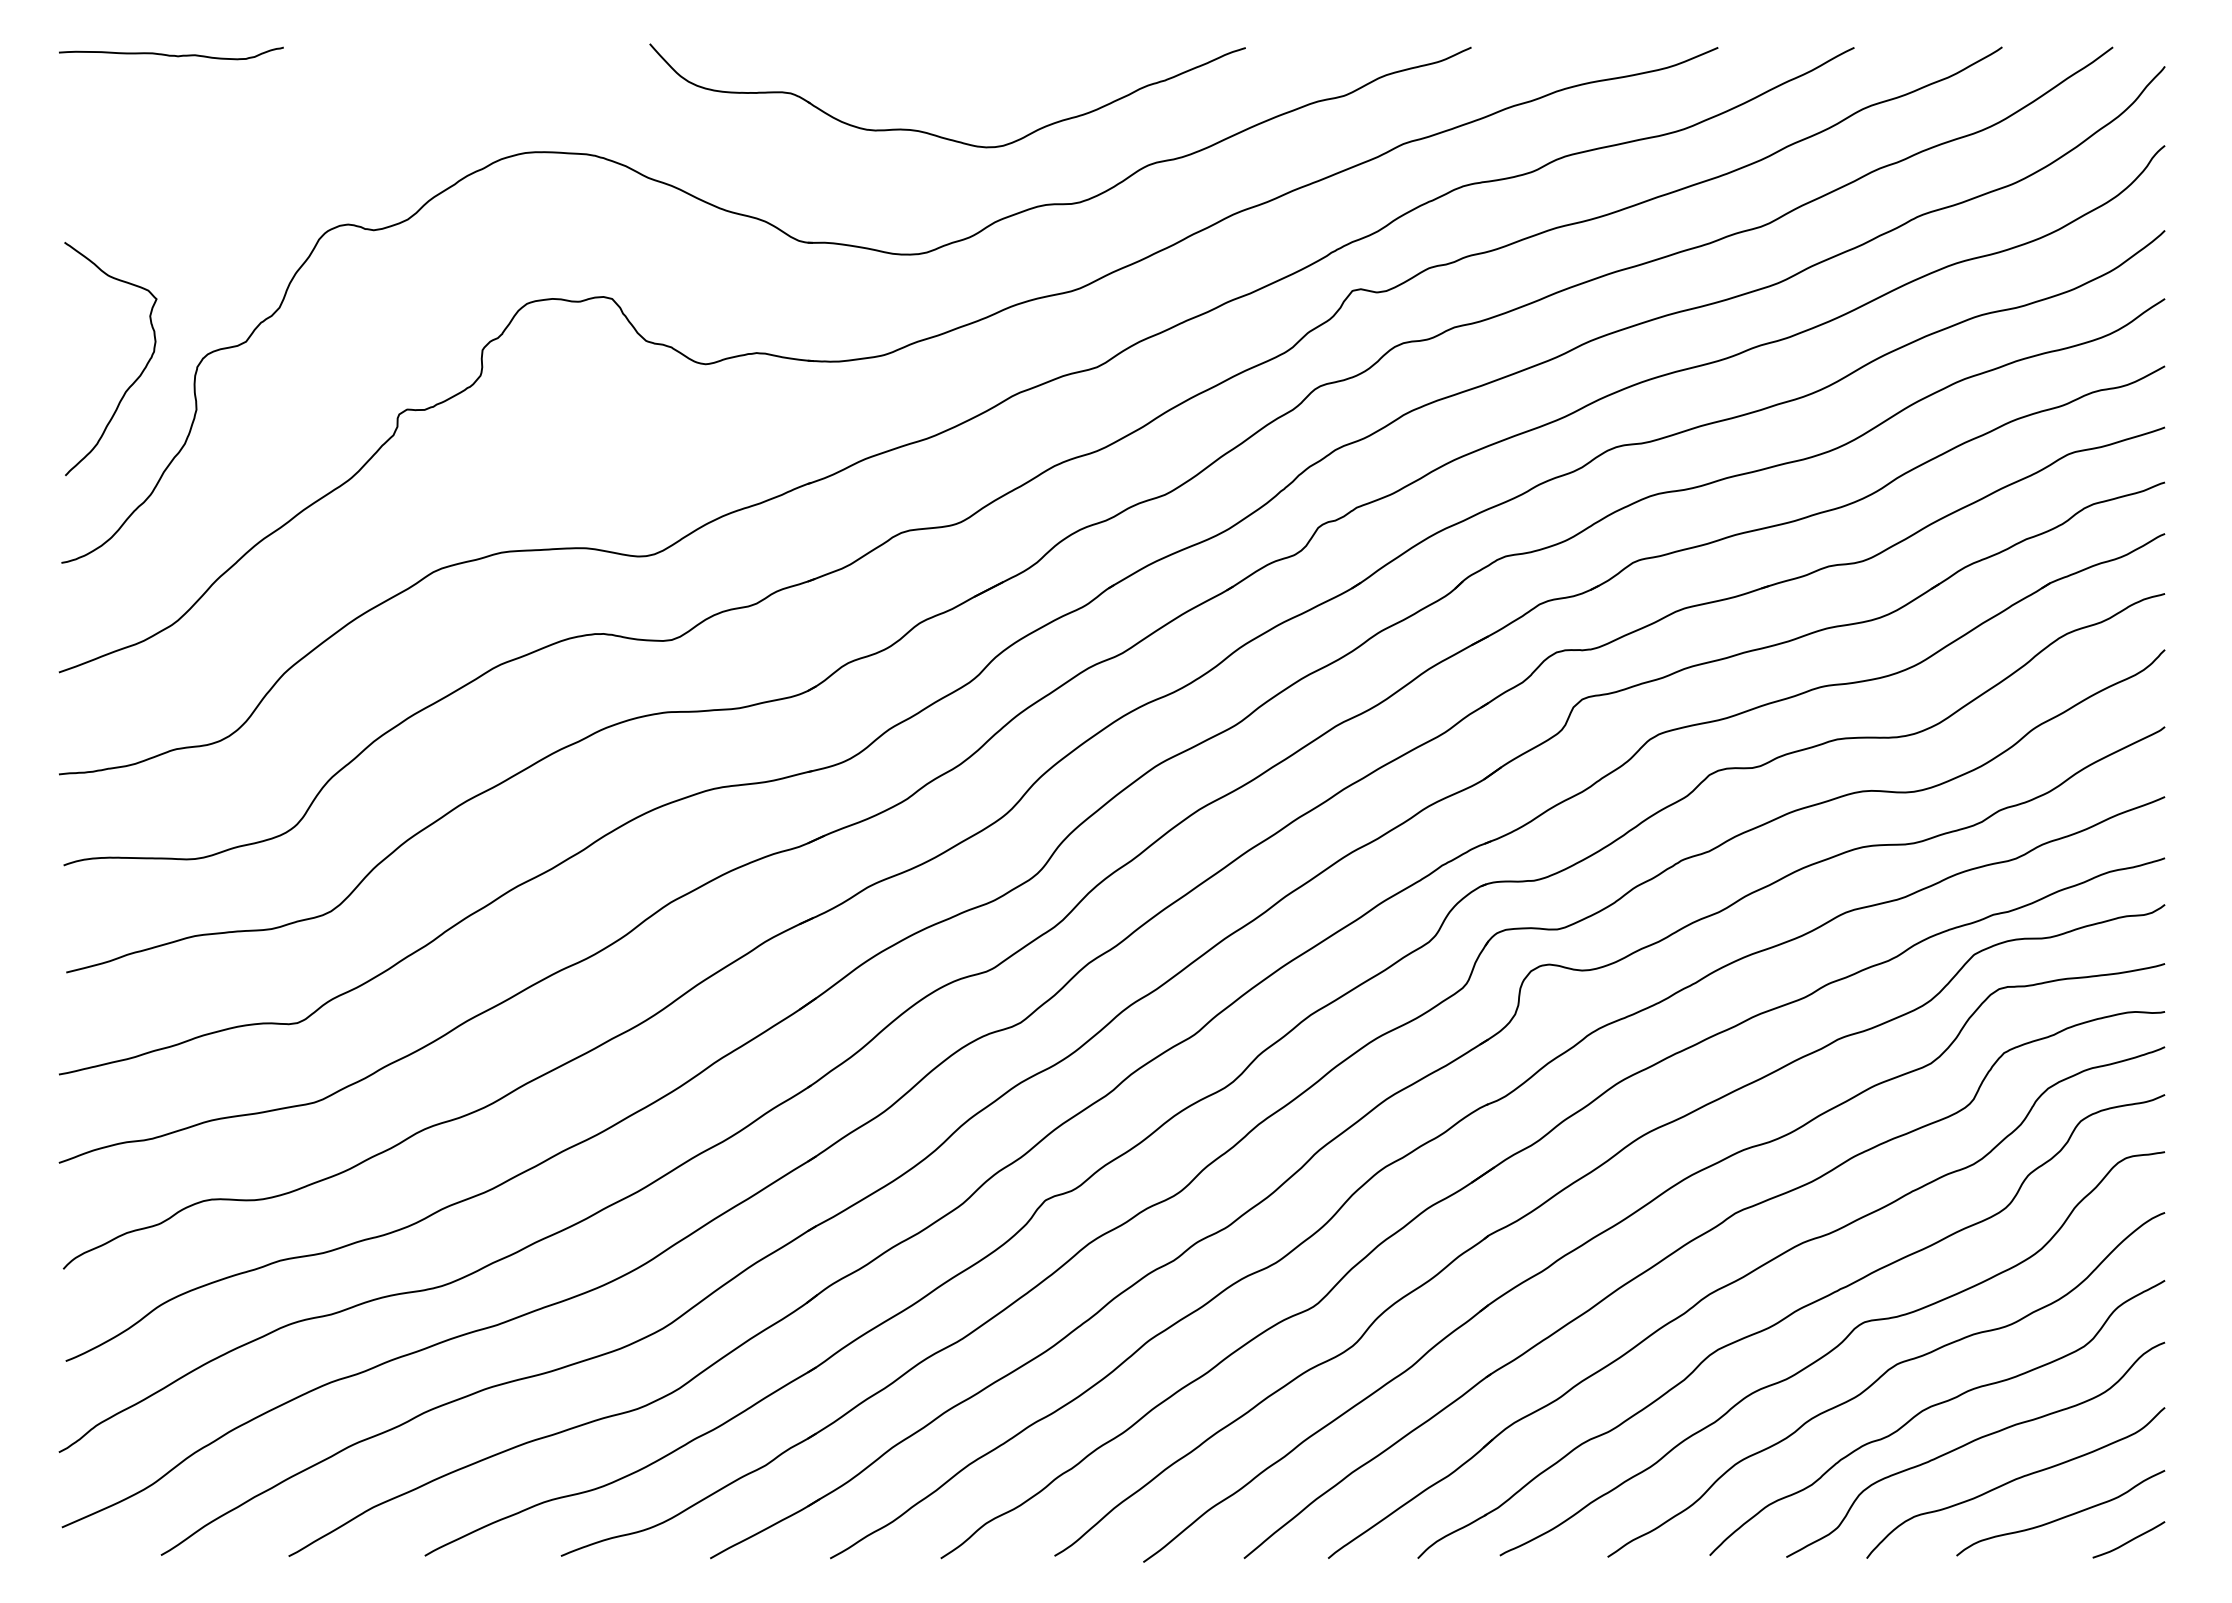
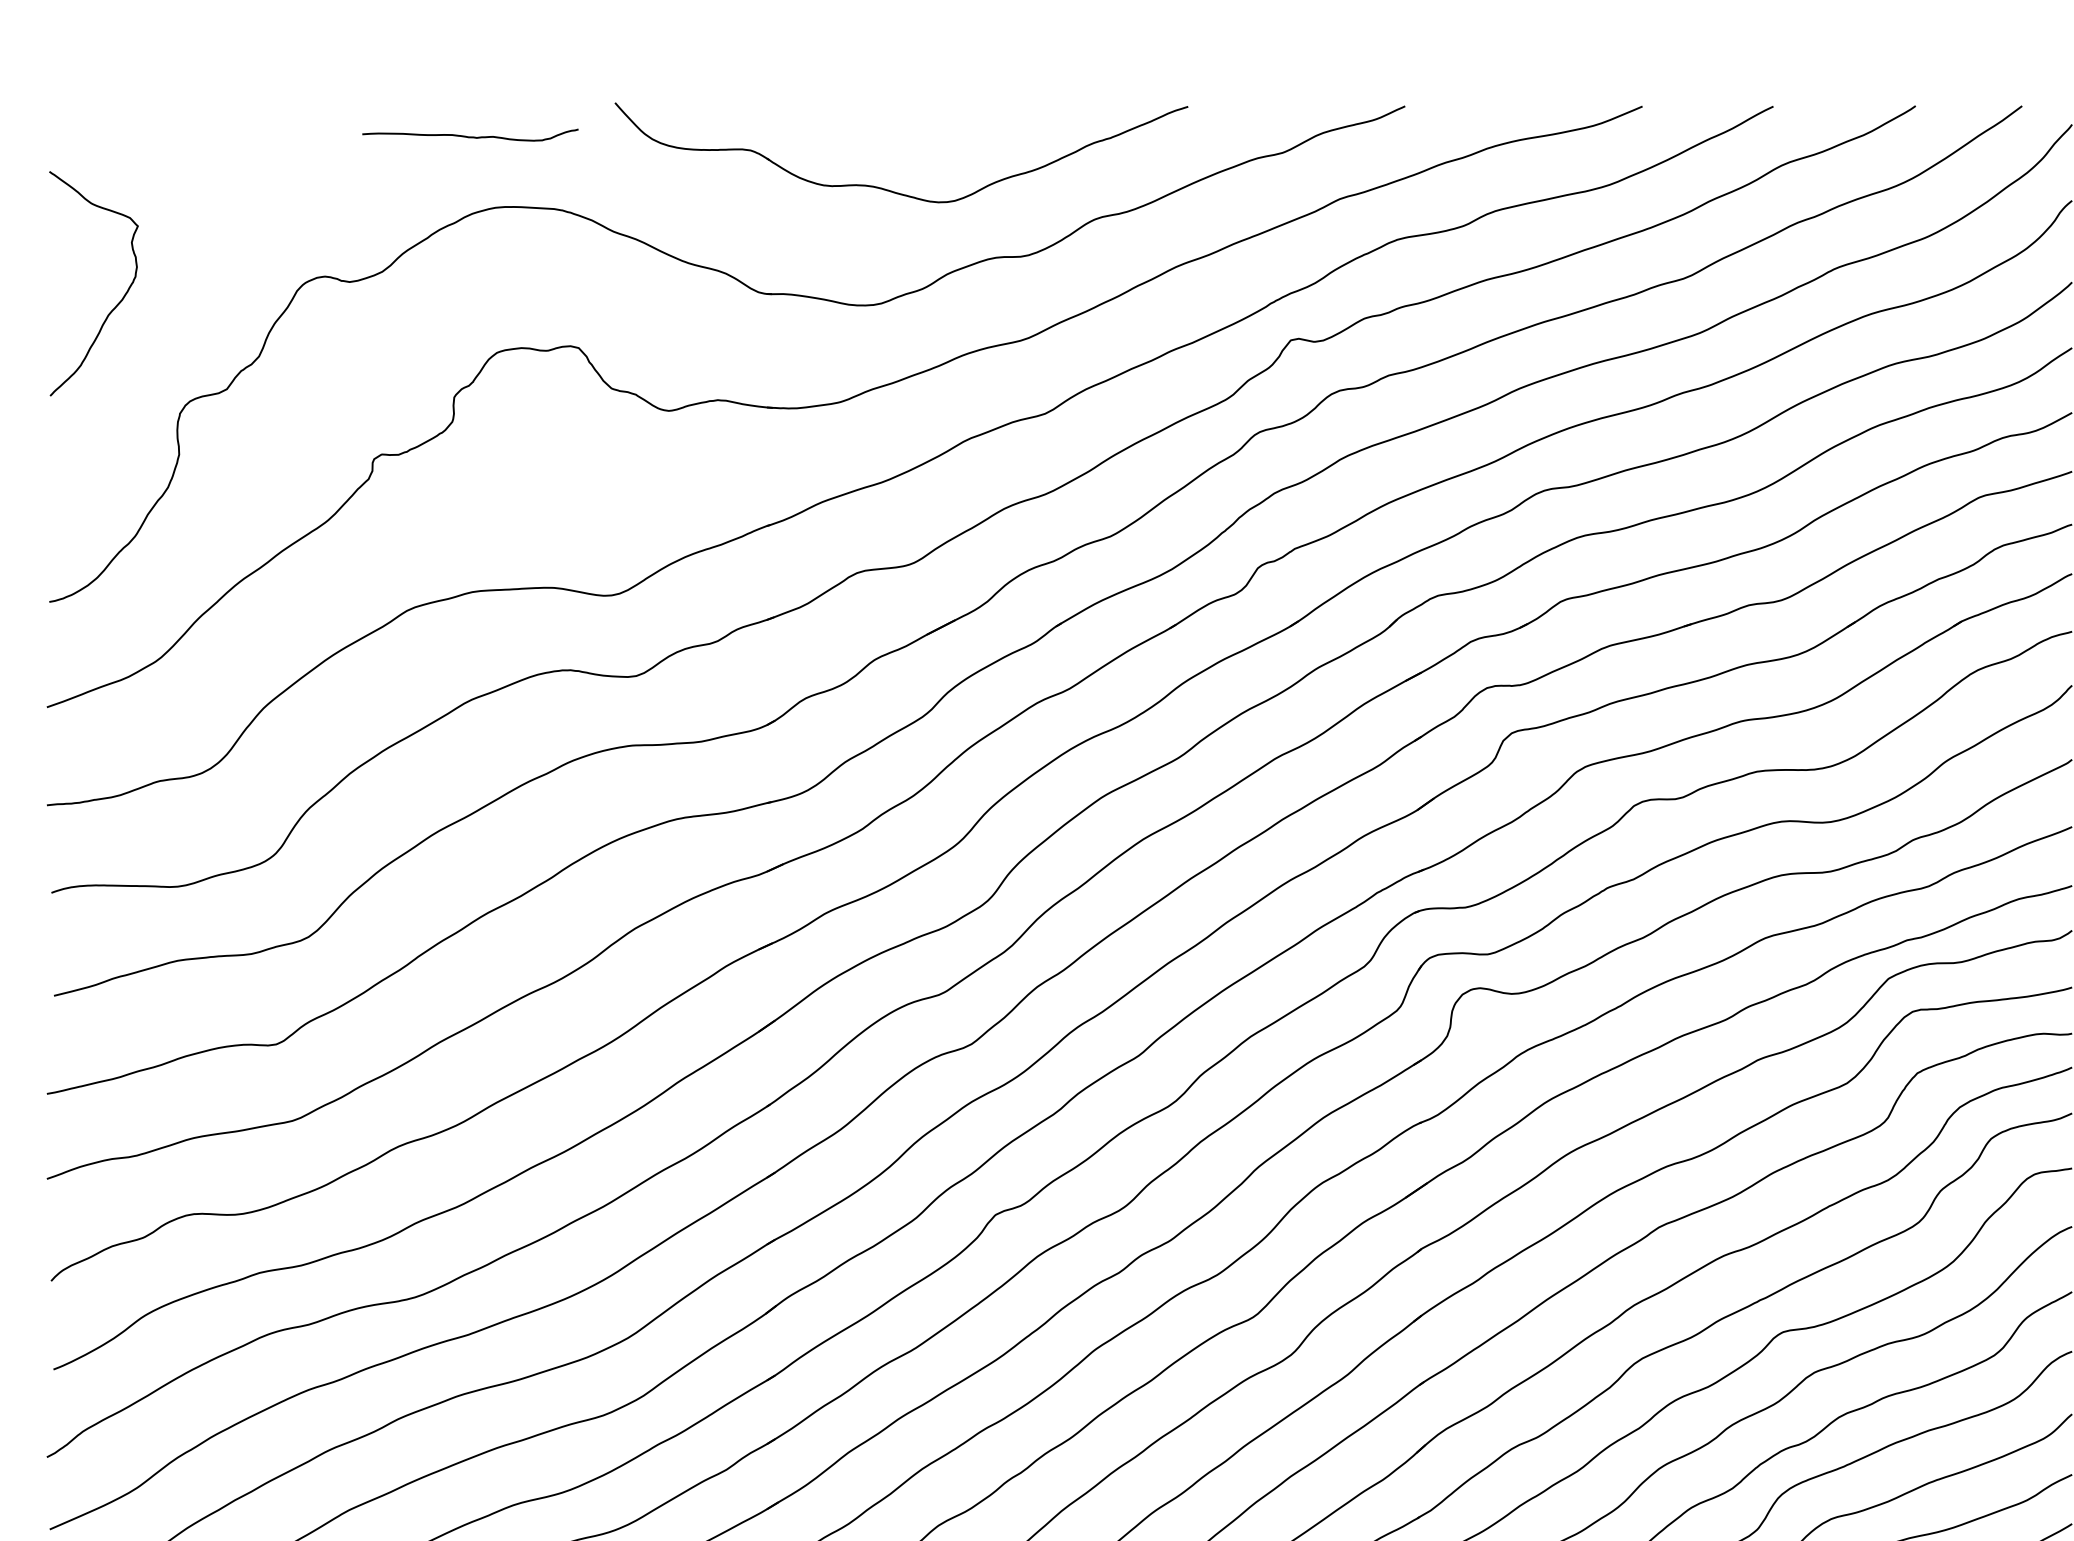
curve: (171, 54) -> (470, 136), moved
curve: (133, 381) -> (115, 305), moved

